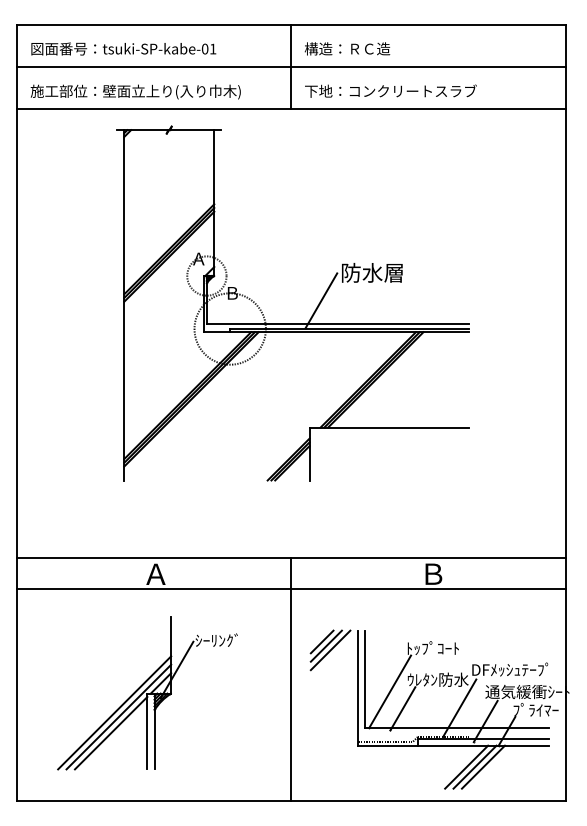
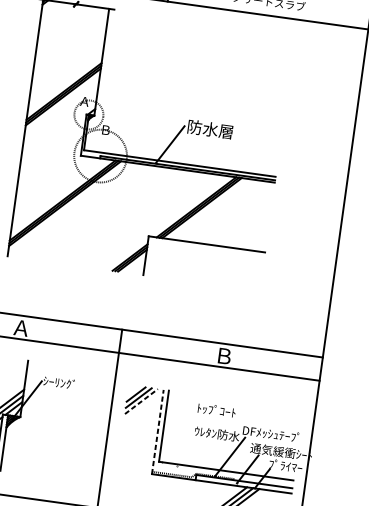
line: (330, 650) -> (141, 401), solid -> dashed
line: (358, 687) -> (158, 431), solid -> dashed
line: (390, 691) -> (181, 437), removed
line: (402, 708) -> (188, 451), removed

